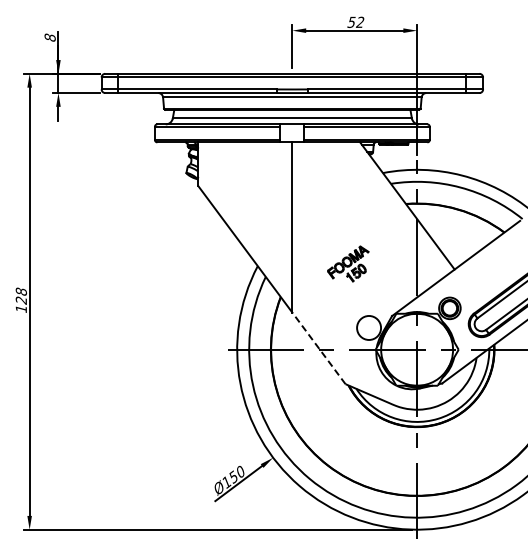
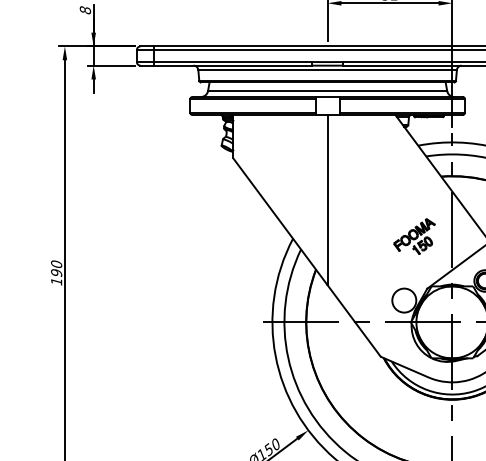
part: (348, 263) -> (414, 236), moved
text: (21, 295) -> (56, 268), 128 -> 190
line: (318, 348) -> (353, 321), dashed -> solid

